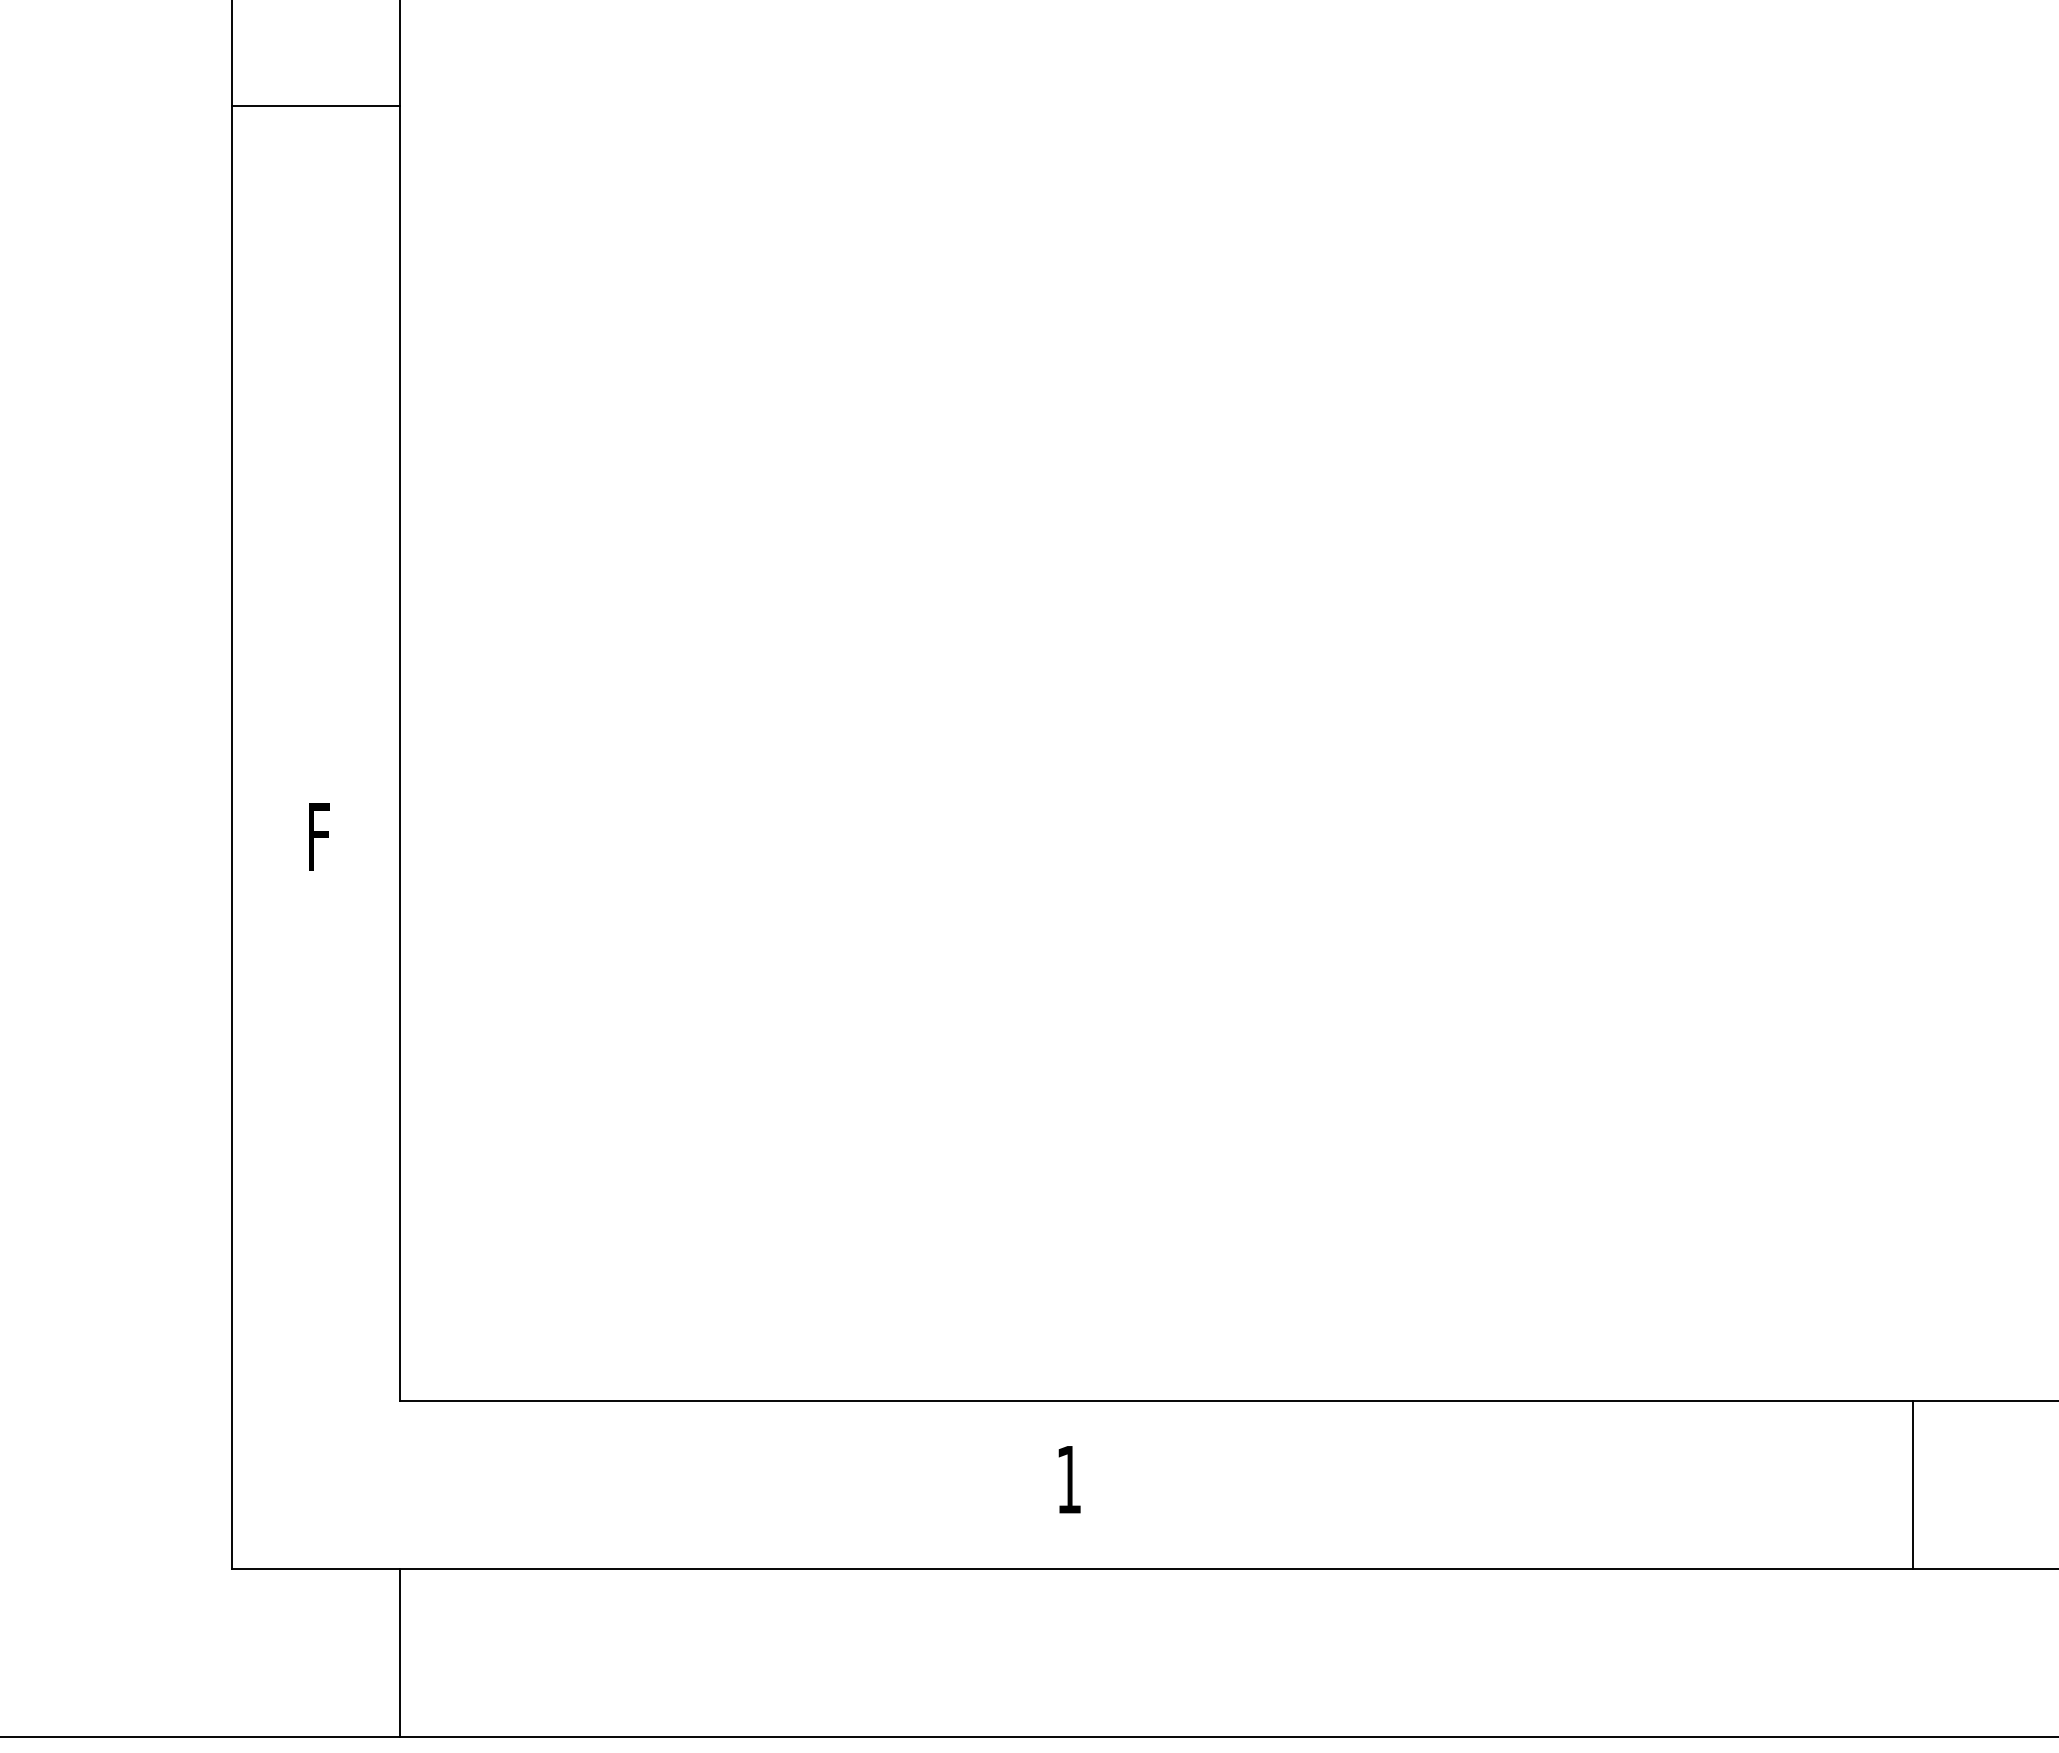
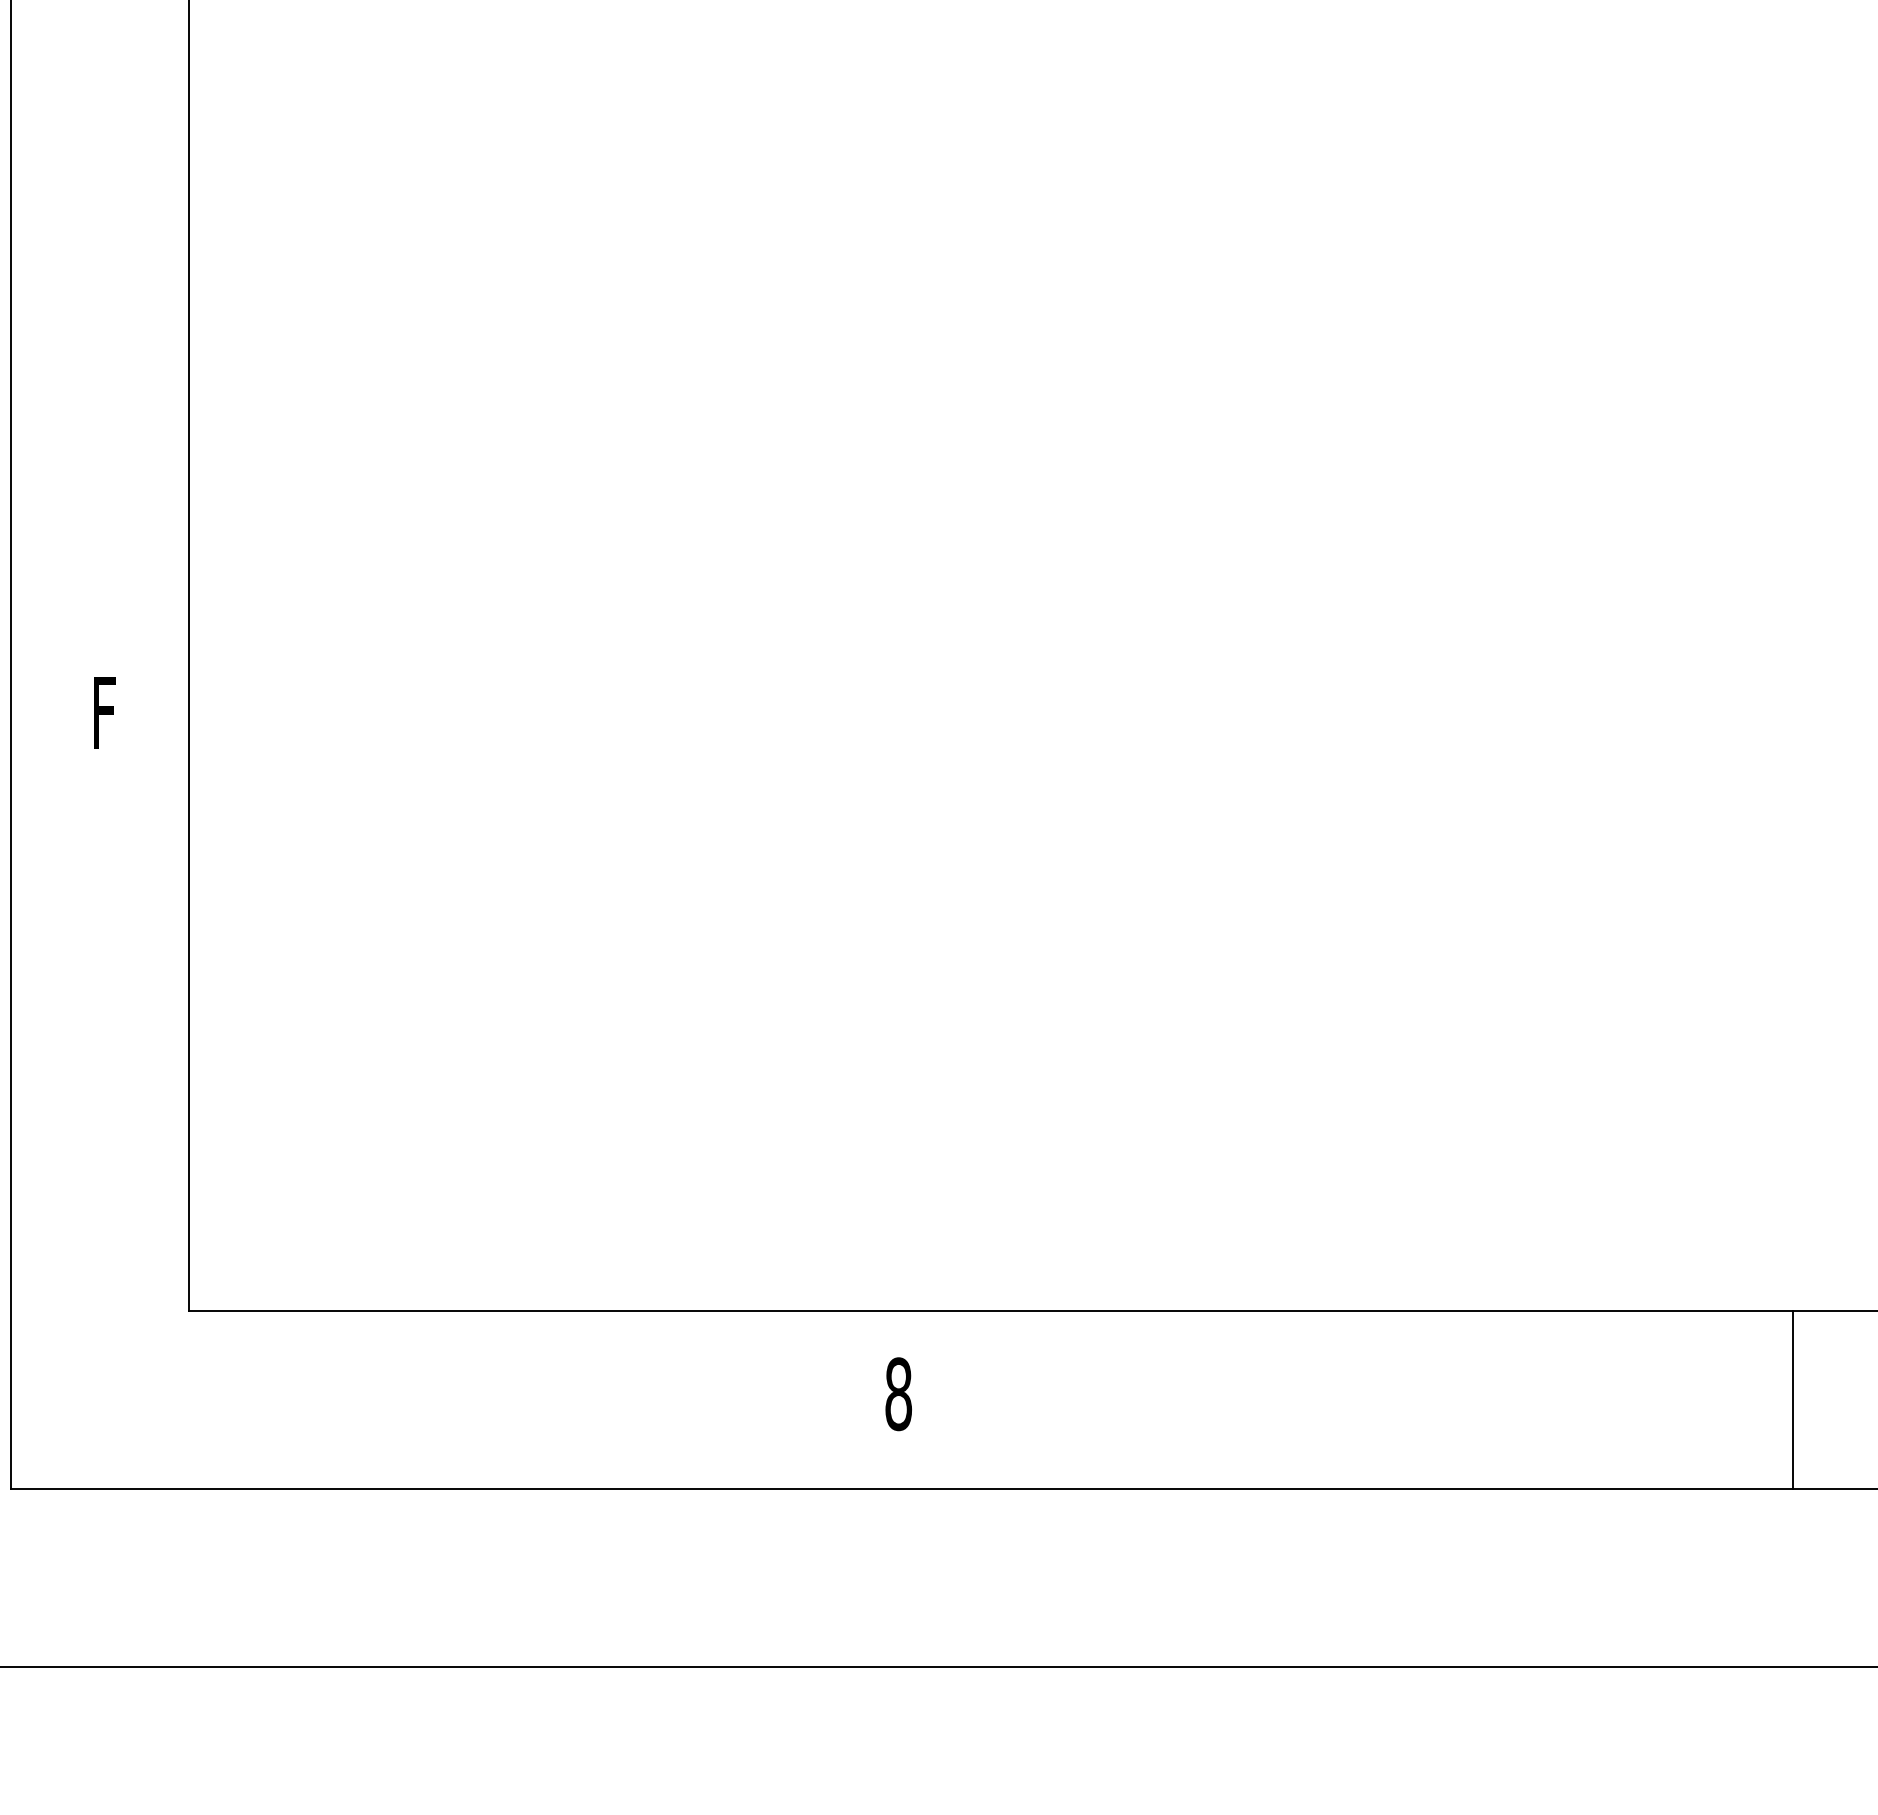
text: (1068, 1479) -> (897, 1394), 1 -> 8
line: (399, 1653) -> (188, 1578), removed

